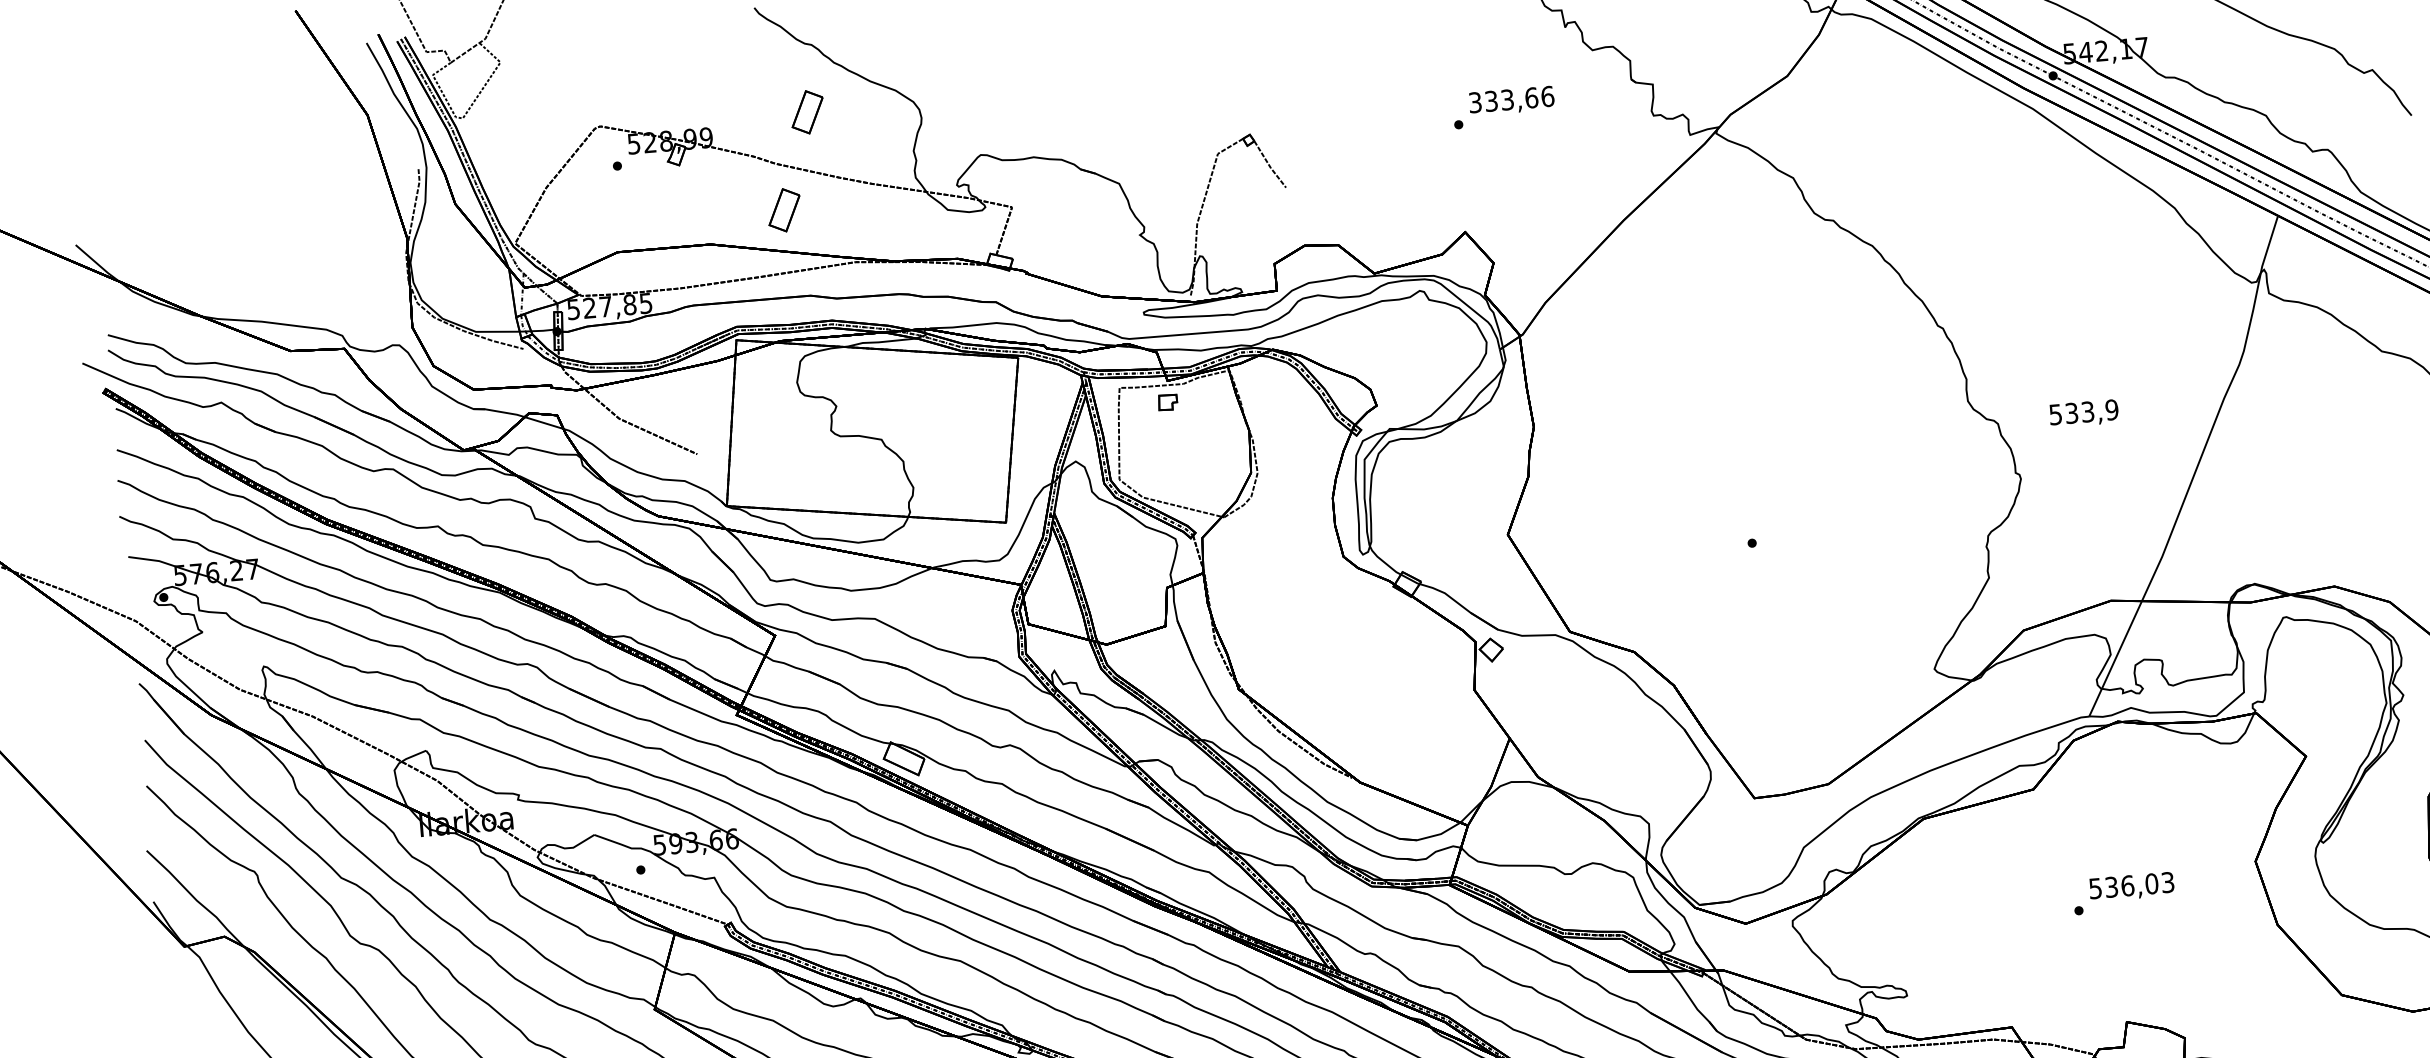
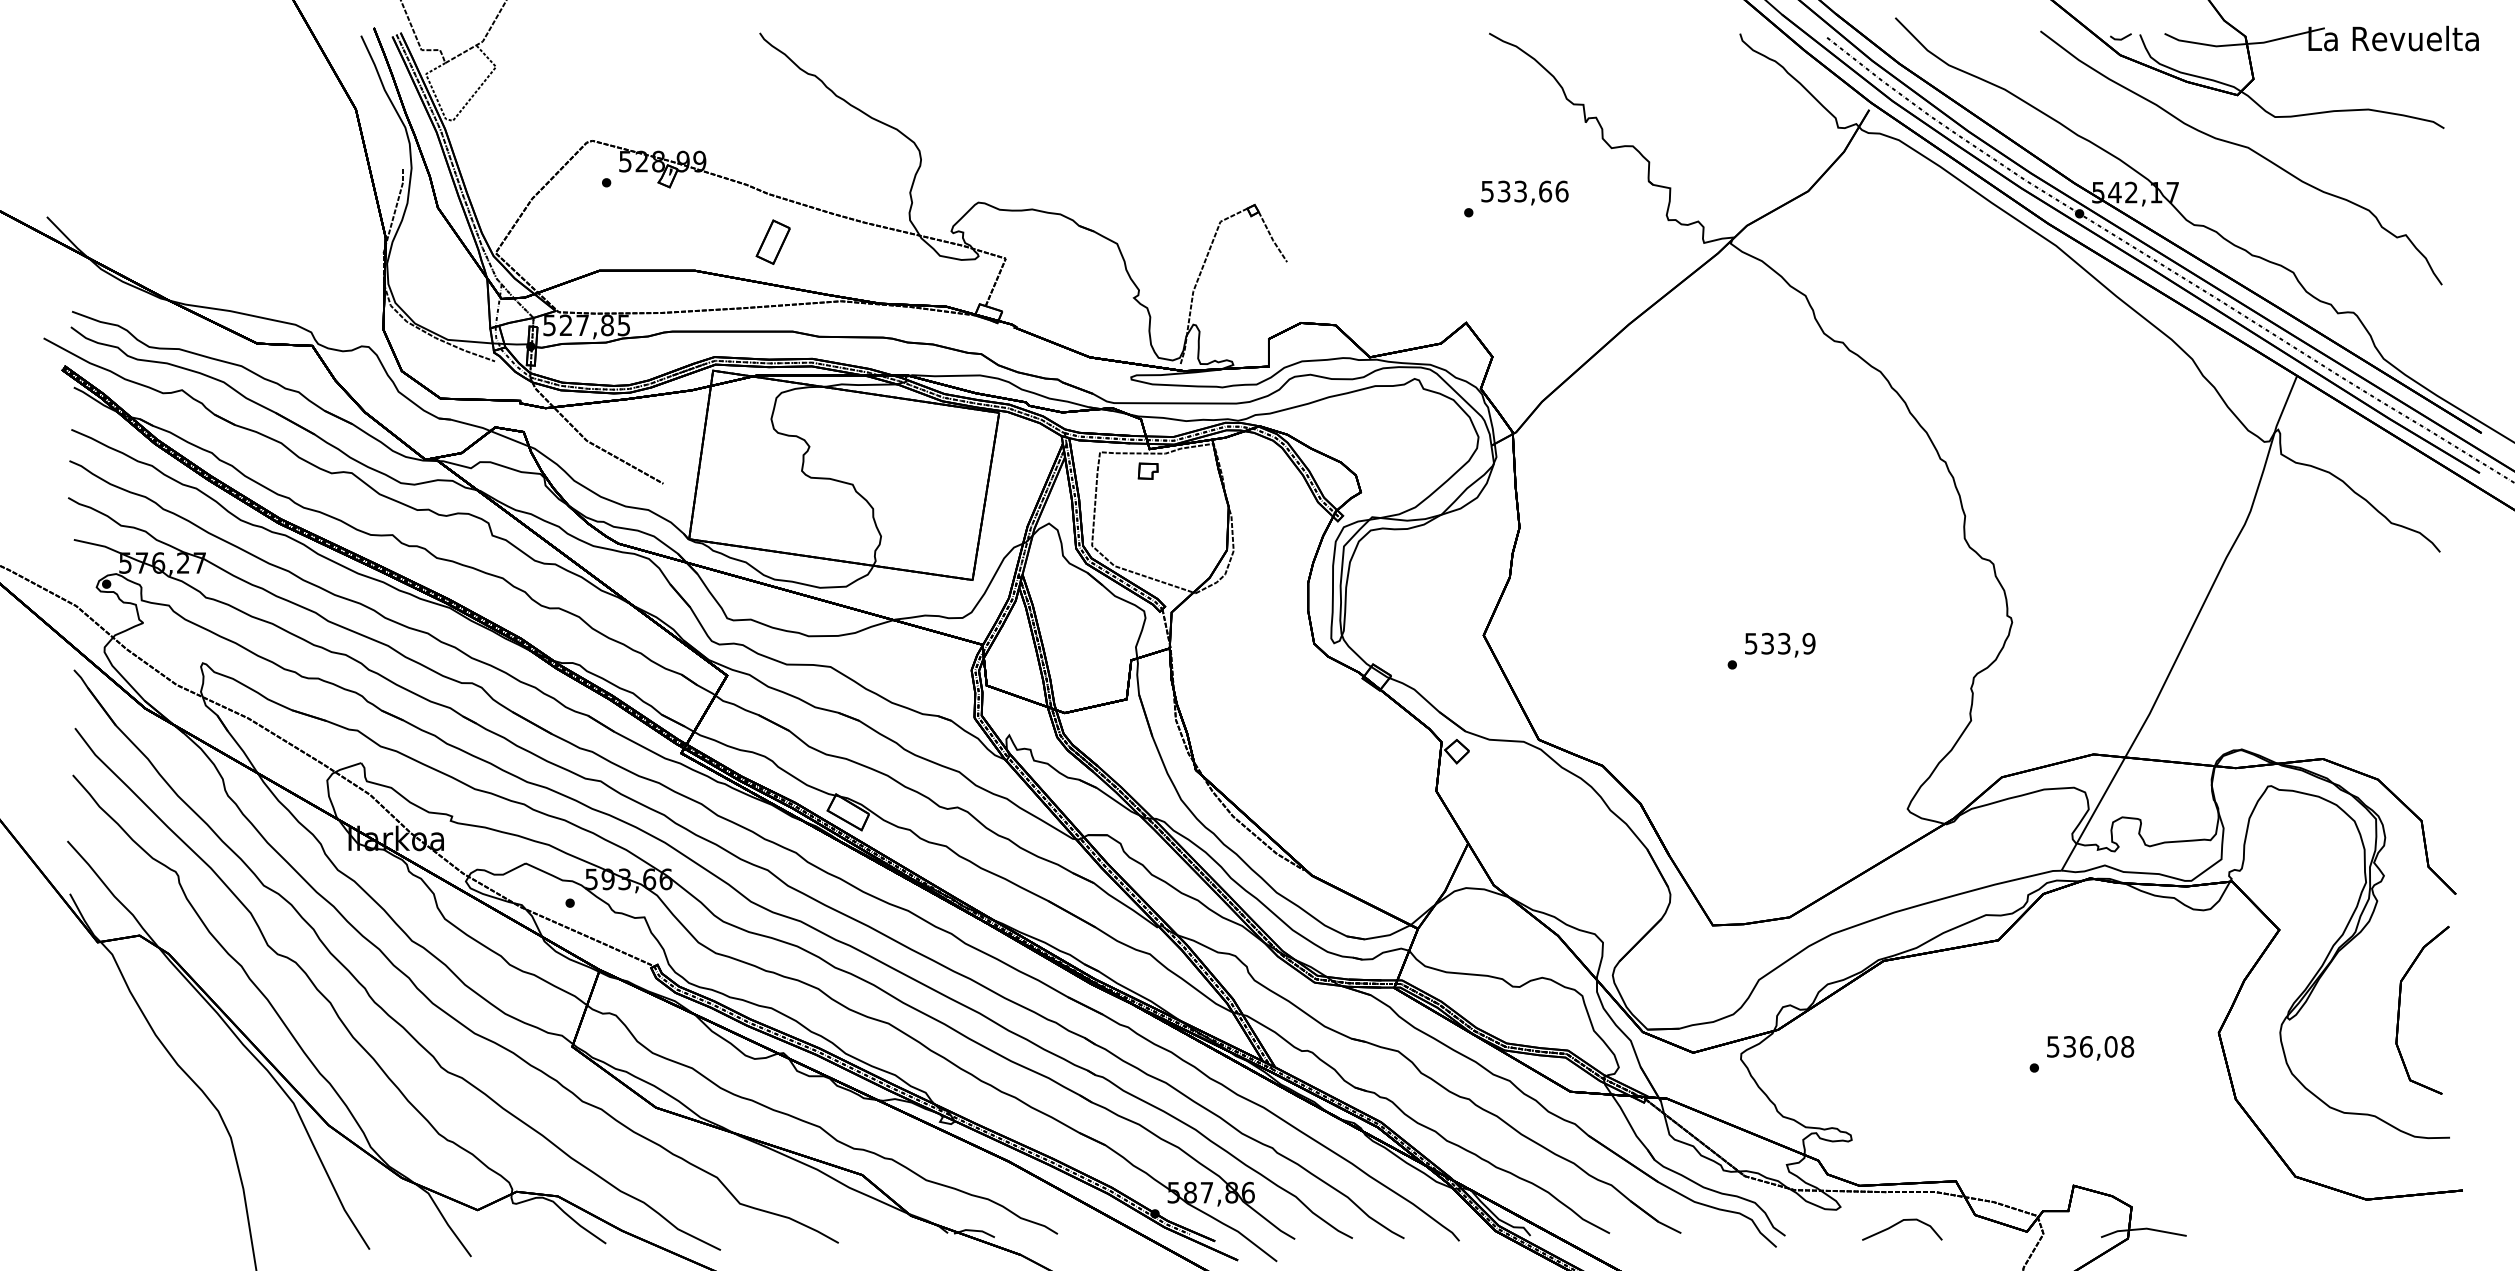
text: (1475, 101) -> (1487, 190), 333,66 -> 533,66
part: (806, 111) -> (804, 143), removed
text: (2084, 413) -> (1780, 644), moved
text: (2167, 882) -> (2127, 1046), 536,03 -> 536,08

